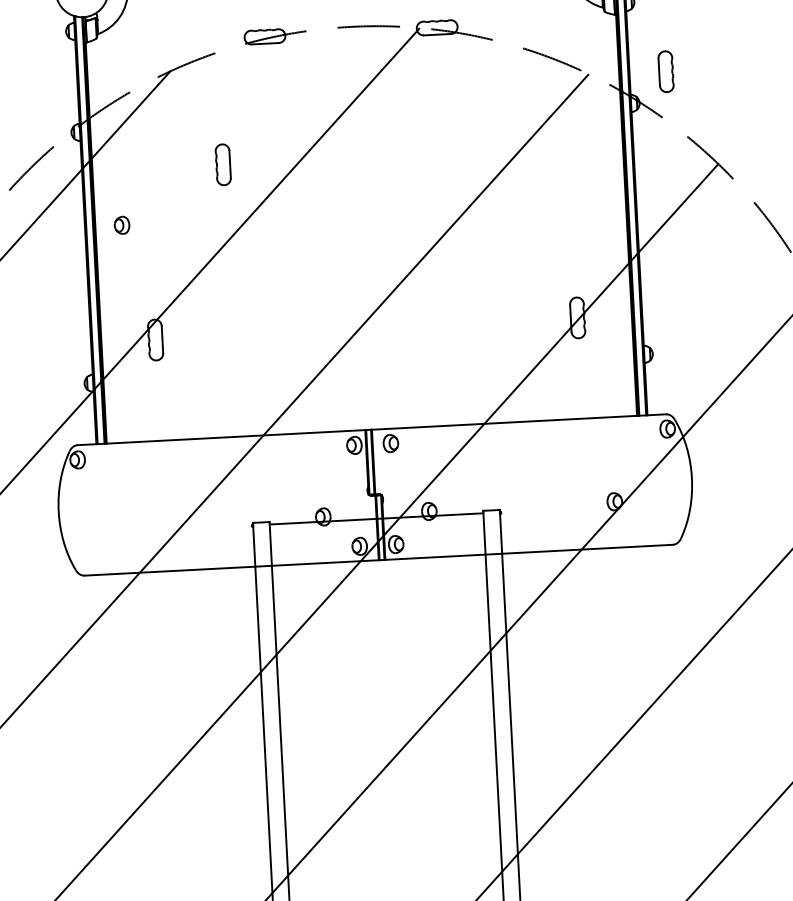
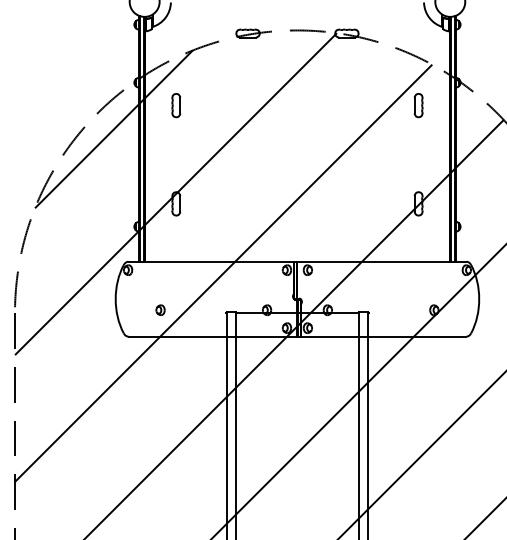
part: (665, 71) -> (418, 105), moved
part: (223, 164) -> (176, 105), moved
part: (121, 224) -> (160, 309), moved

